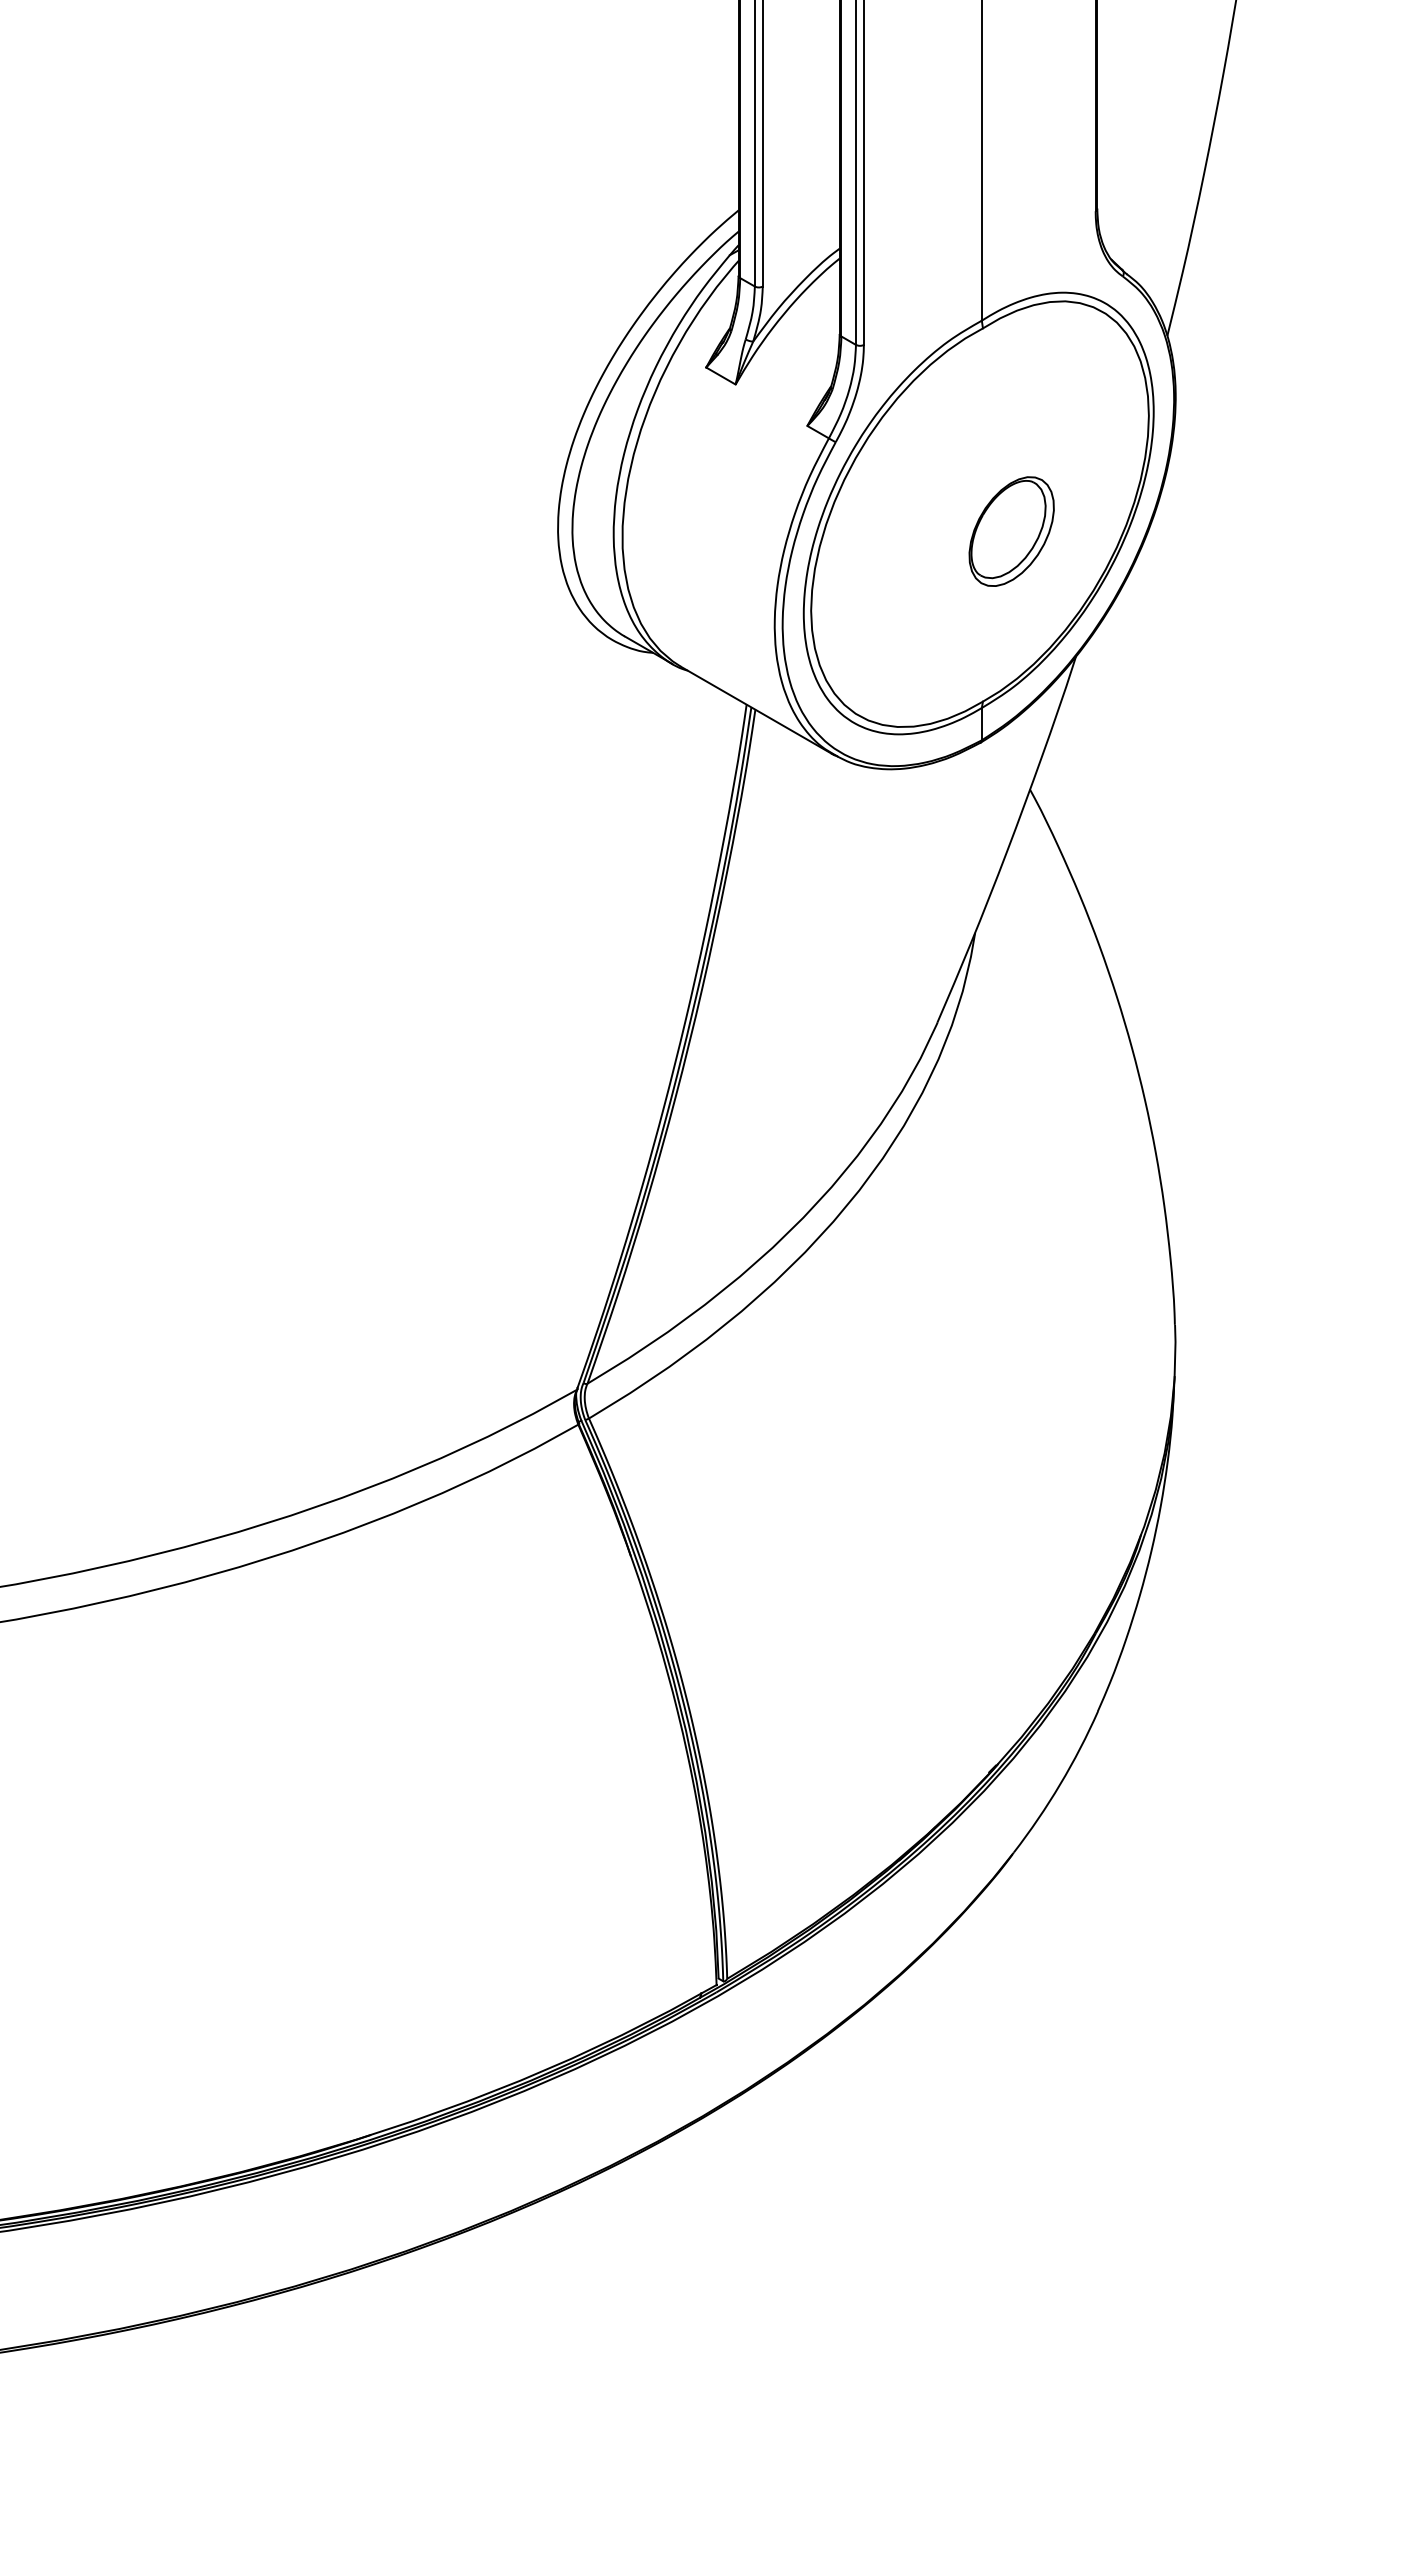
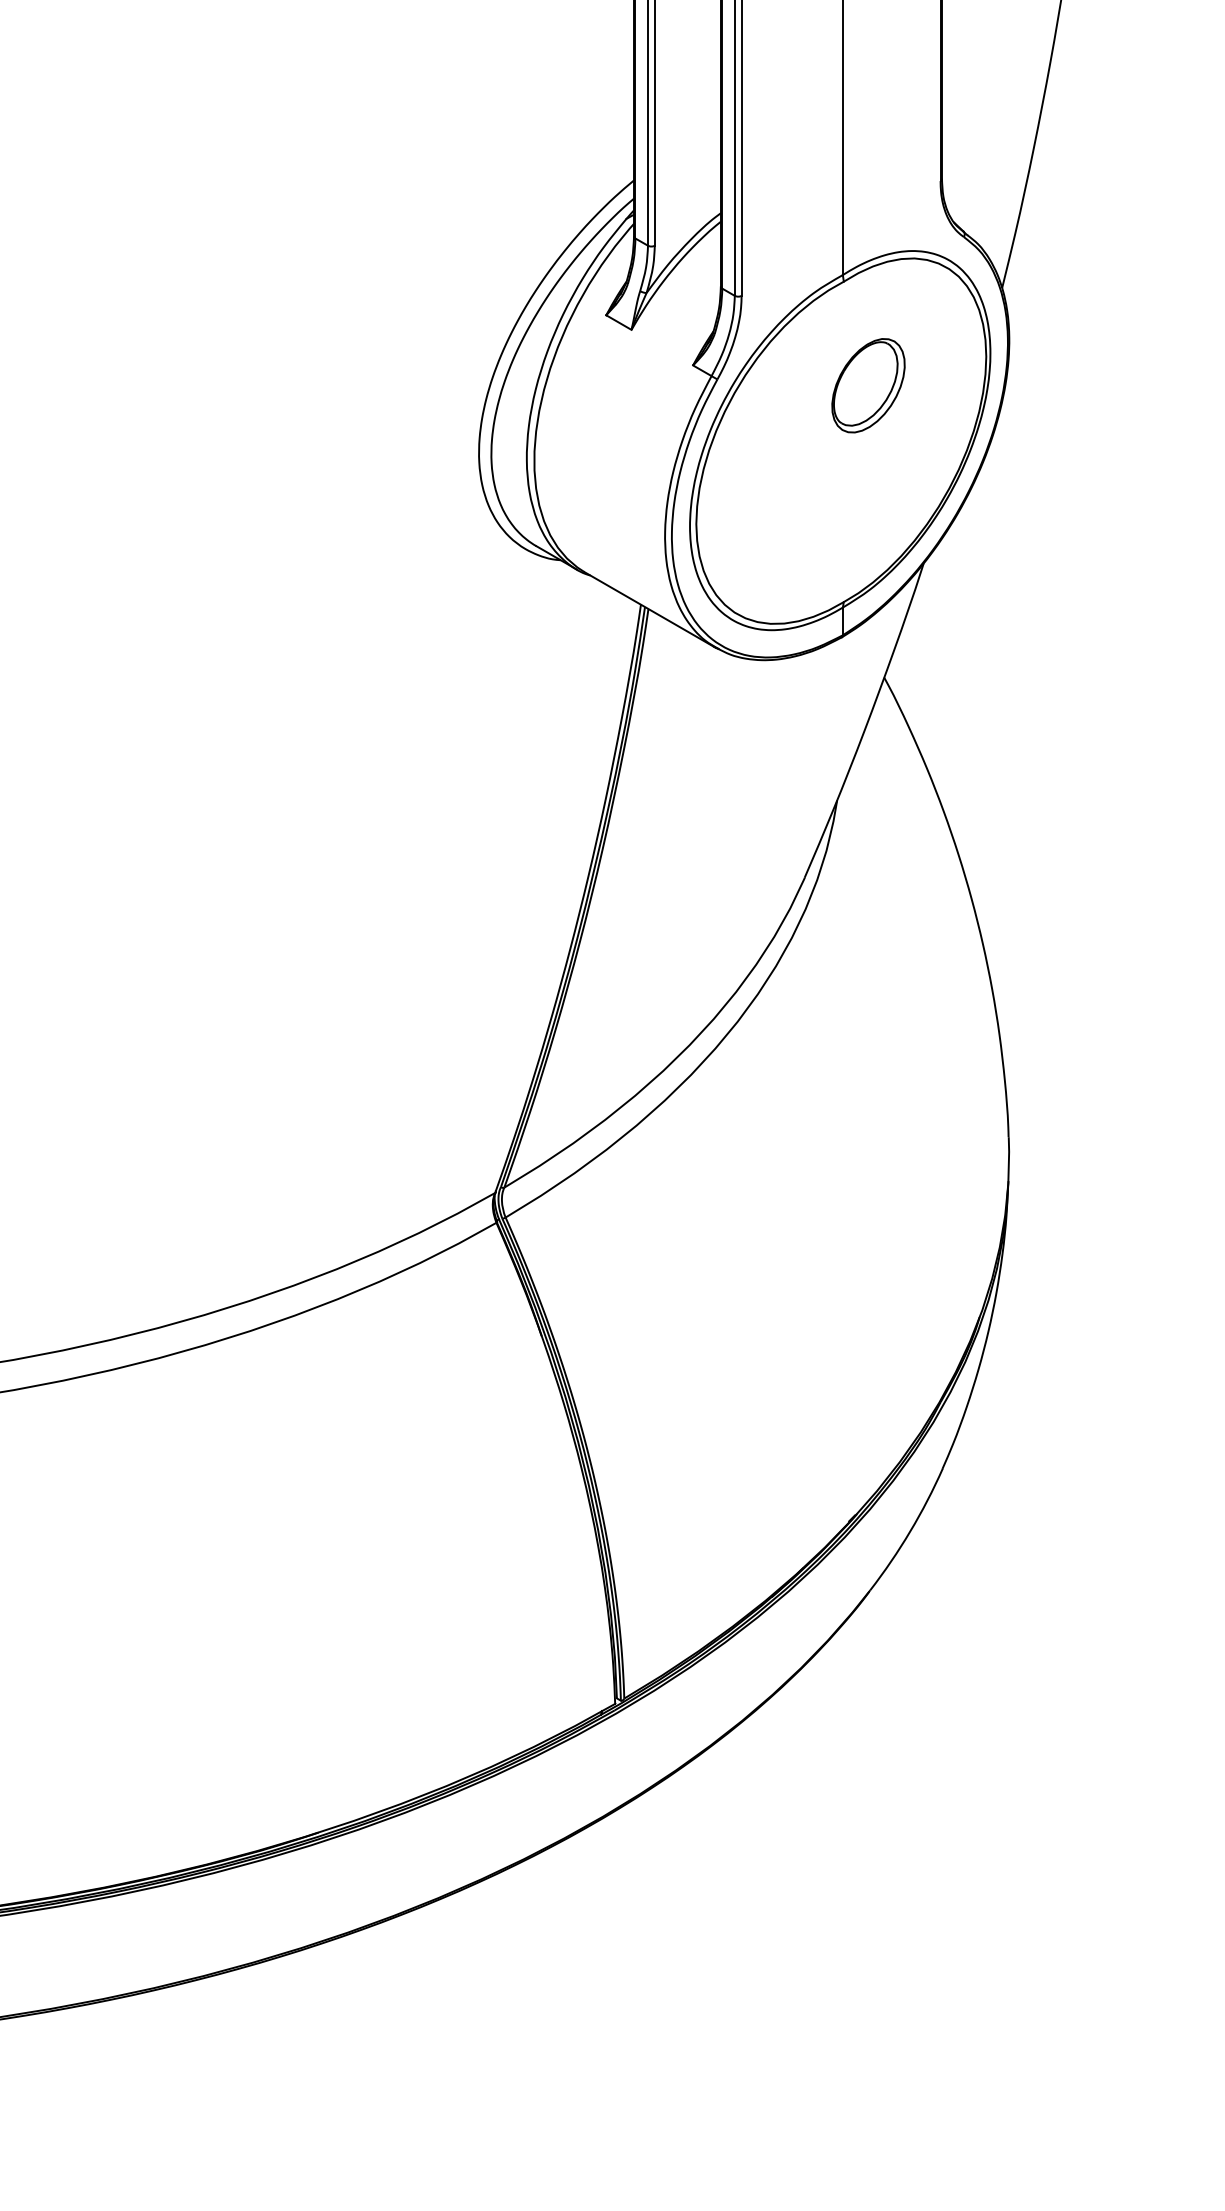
part: (1011, 531) -> (868, 385), moved

